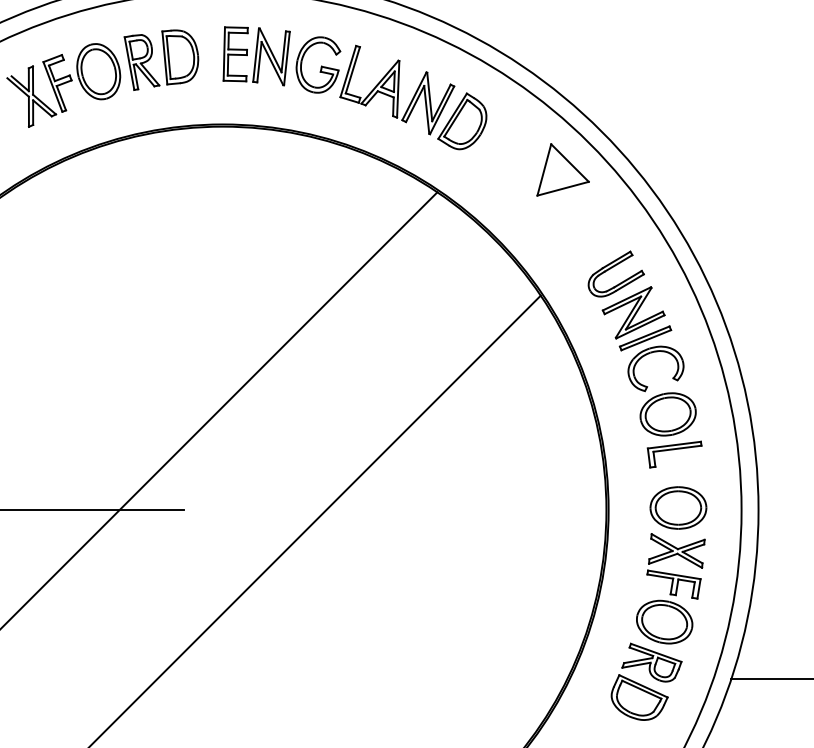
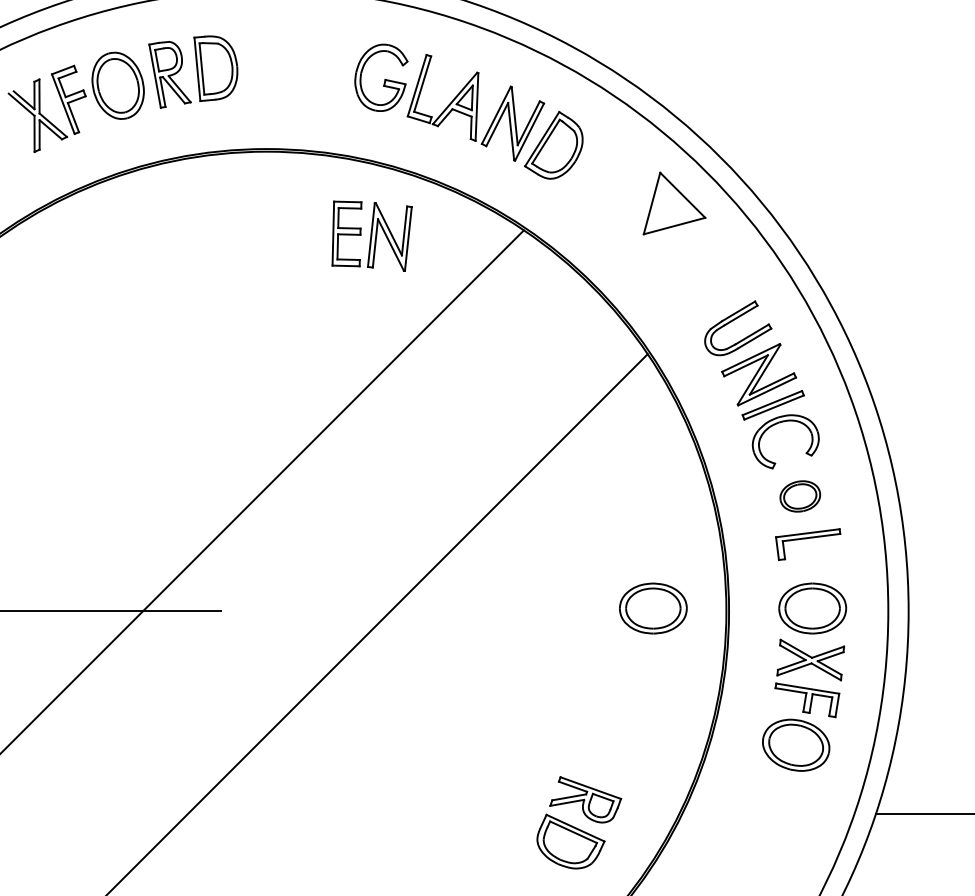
part: (256, 56) -> (371, 236), moved
part: (667, 414) -> (799, 496), size x0.6
part: (545, 507) -> (653, 607), added
part: (646, 681) -> (579, 822), moved

